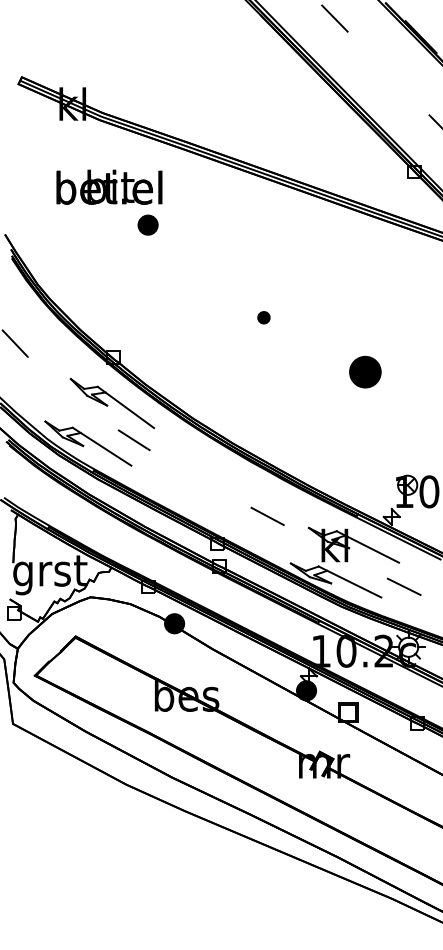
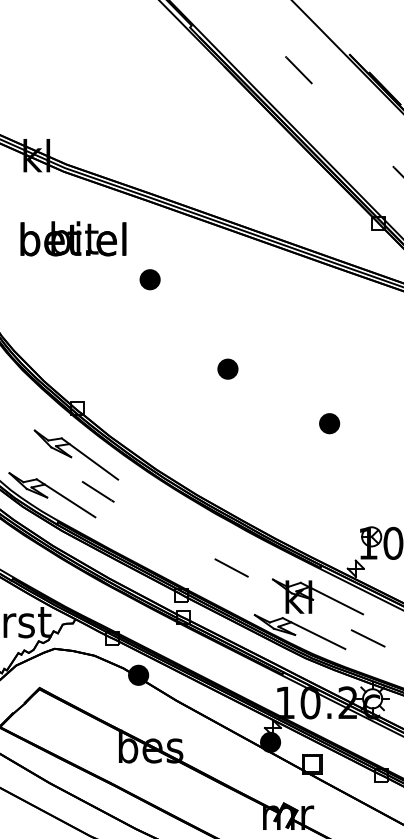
part: (147, 224) -> (149, 279), moved
part: (263, 317) -> (227, 369), size x1.67
part: (365, 371) -> (329, 423), size x0.62

